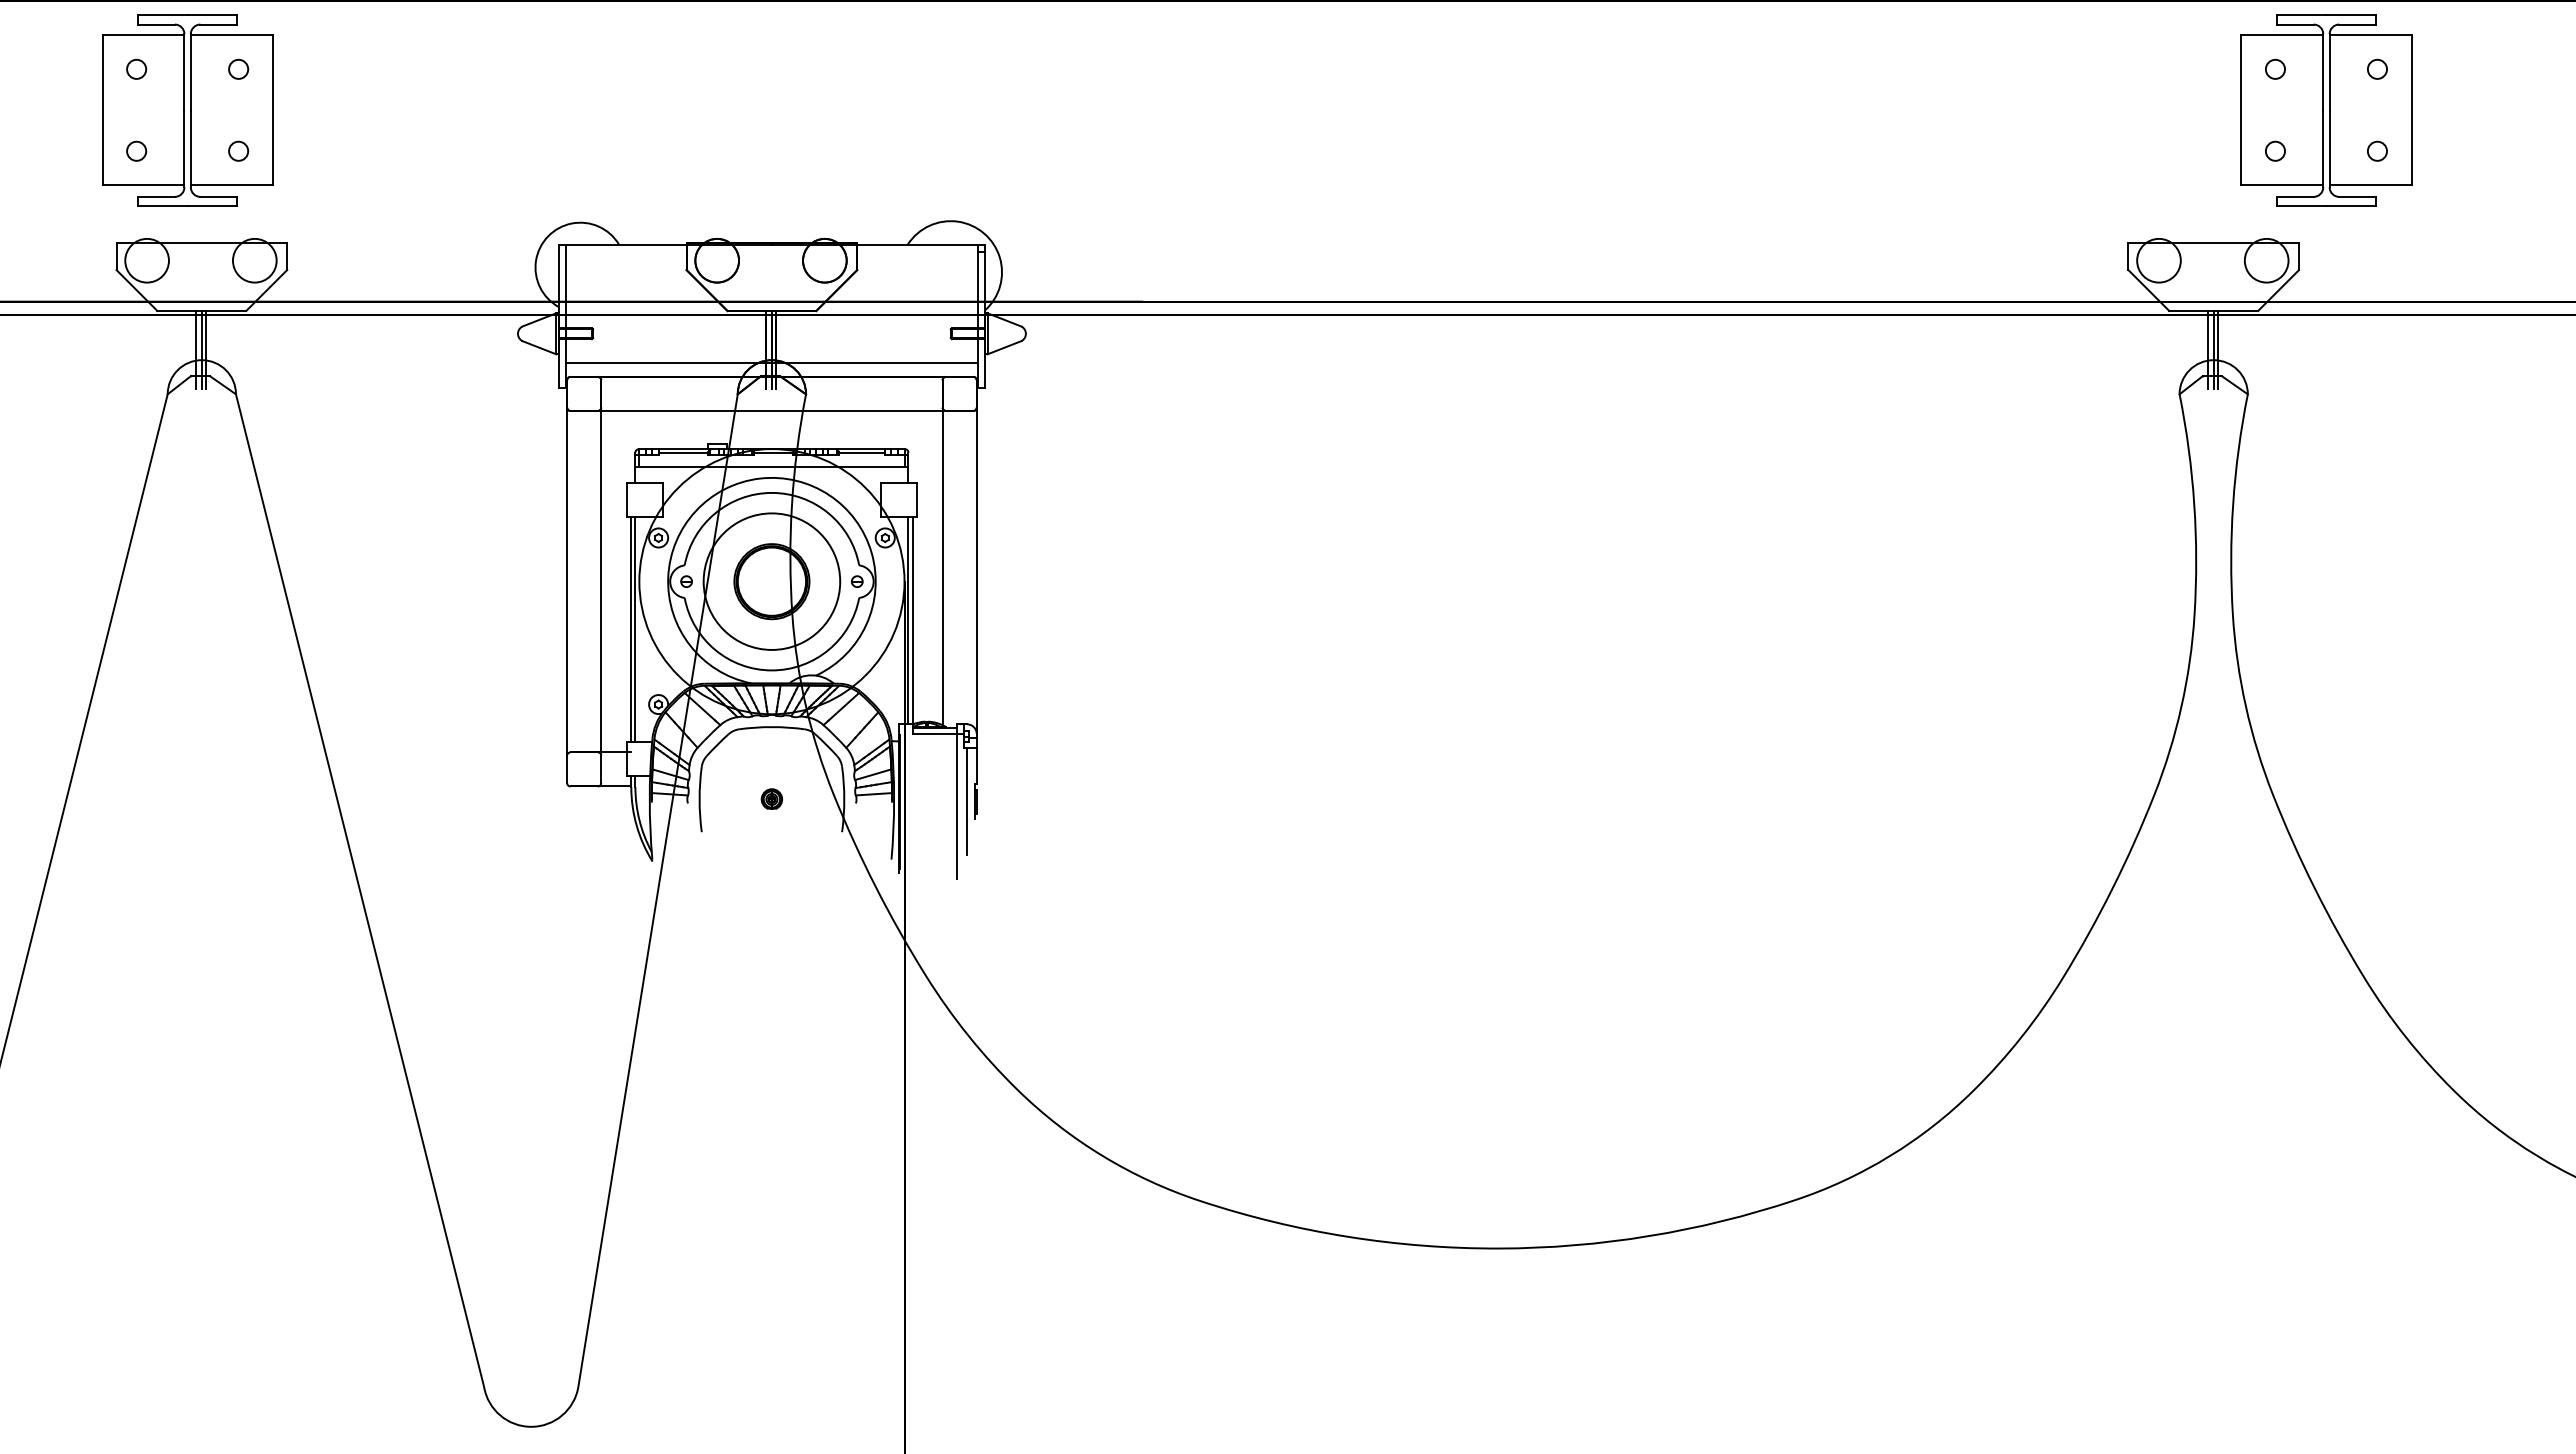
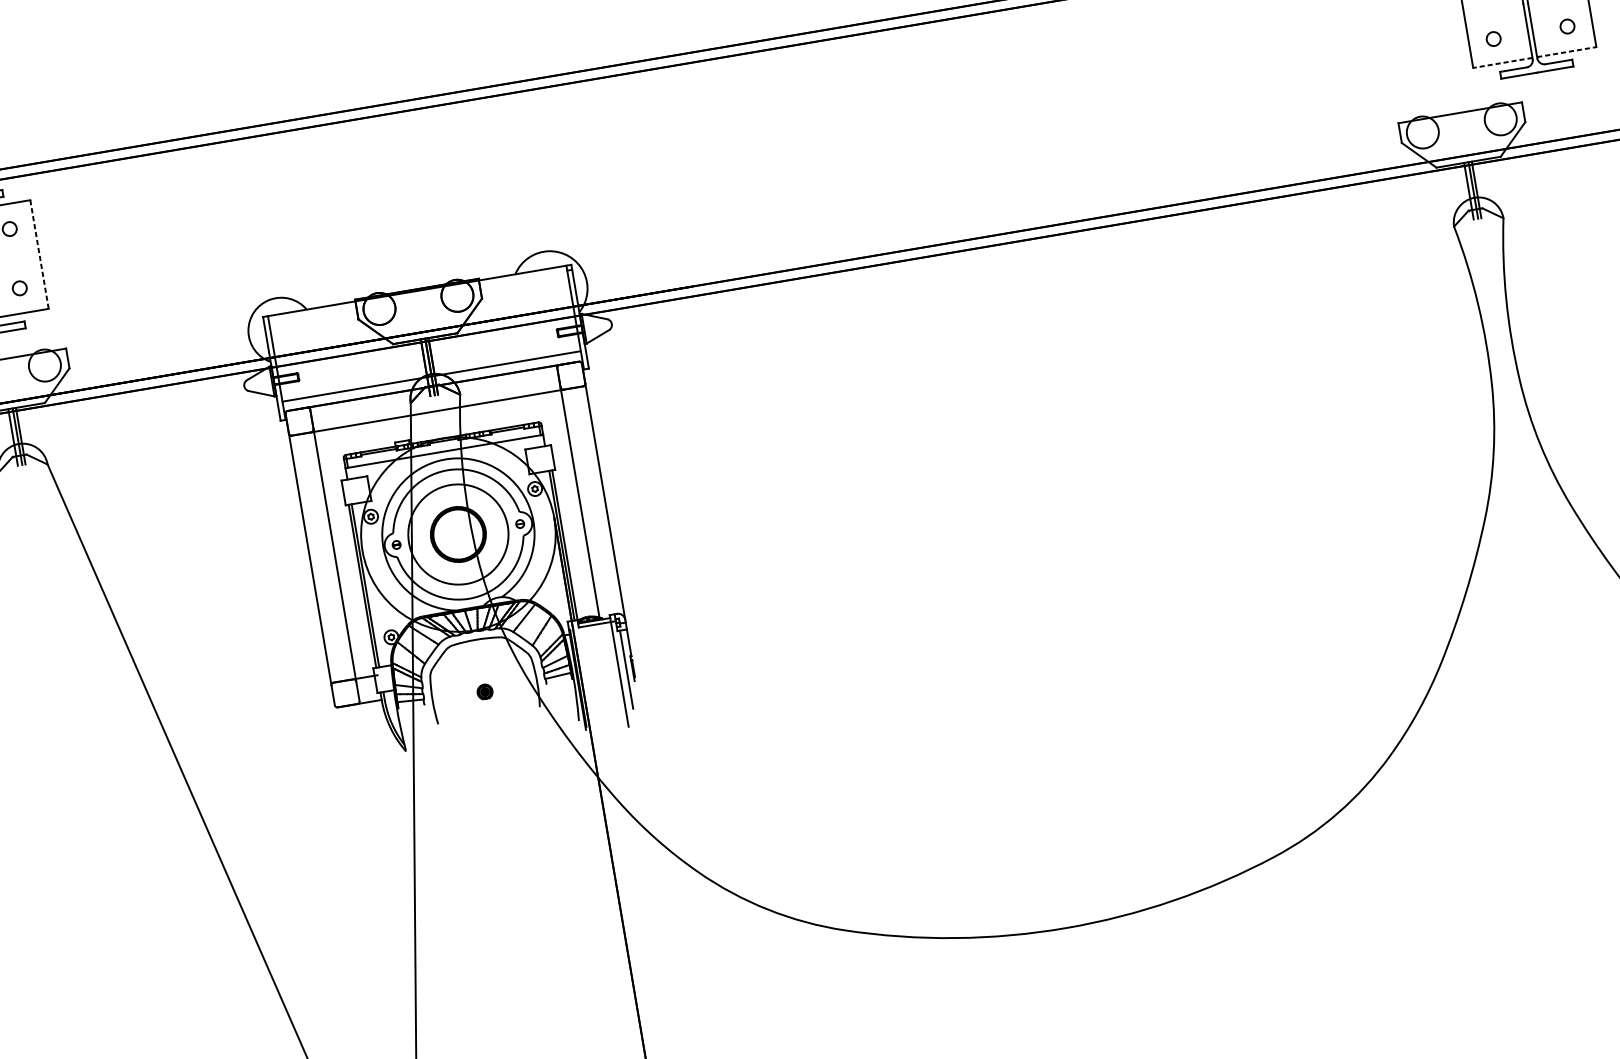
line: (272, 110) -> (39, 254), solid -> dashed
line: (2282, 185) -> (1503, 62), solid -> dashed
line: (2370, 185) -> (1566, 52), solid -> dashed

